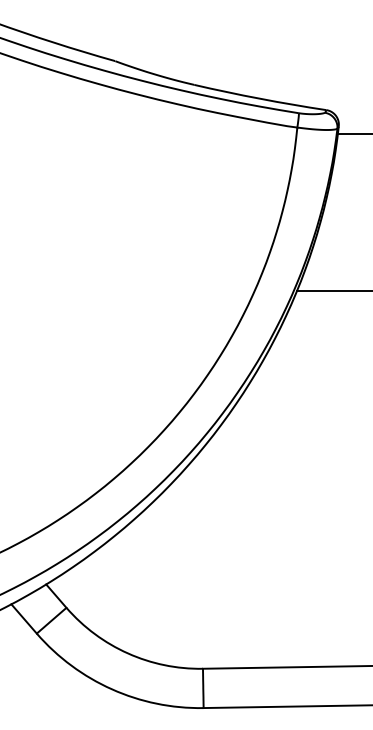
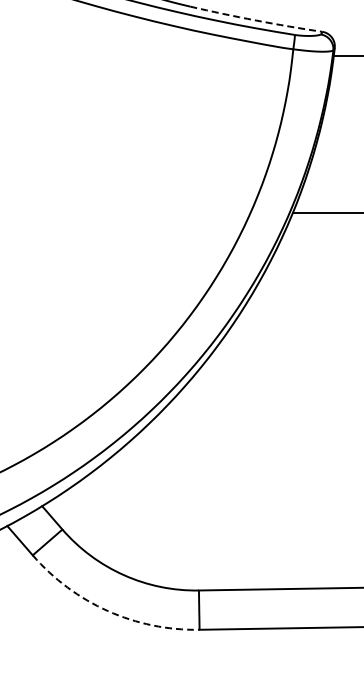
arc: (260, 98) -> (256, 20), solid -> dashed
arc: (111, 689) -> (107, 611), solid -> dashed

